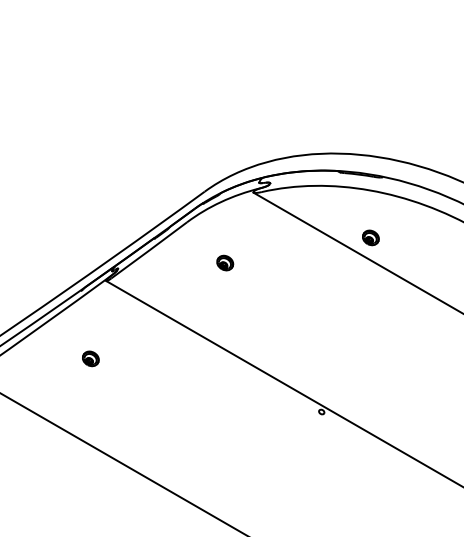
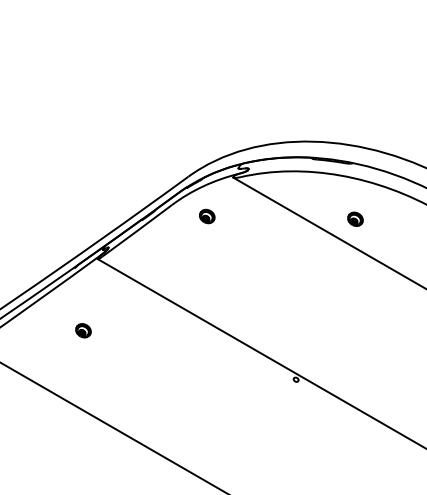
part: (370, 237) -> (355, 218), moved
part: (225, 263) -> (207, 216), moved

